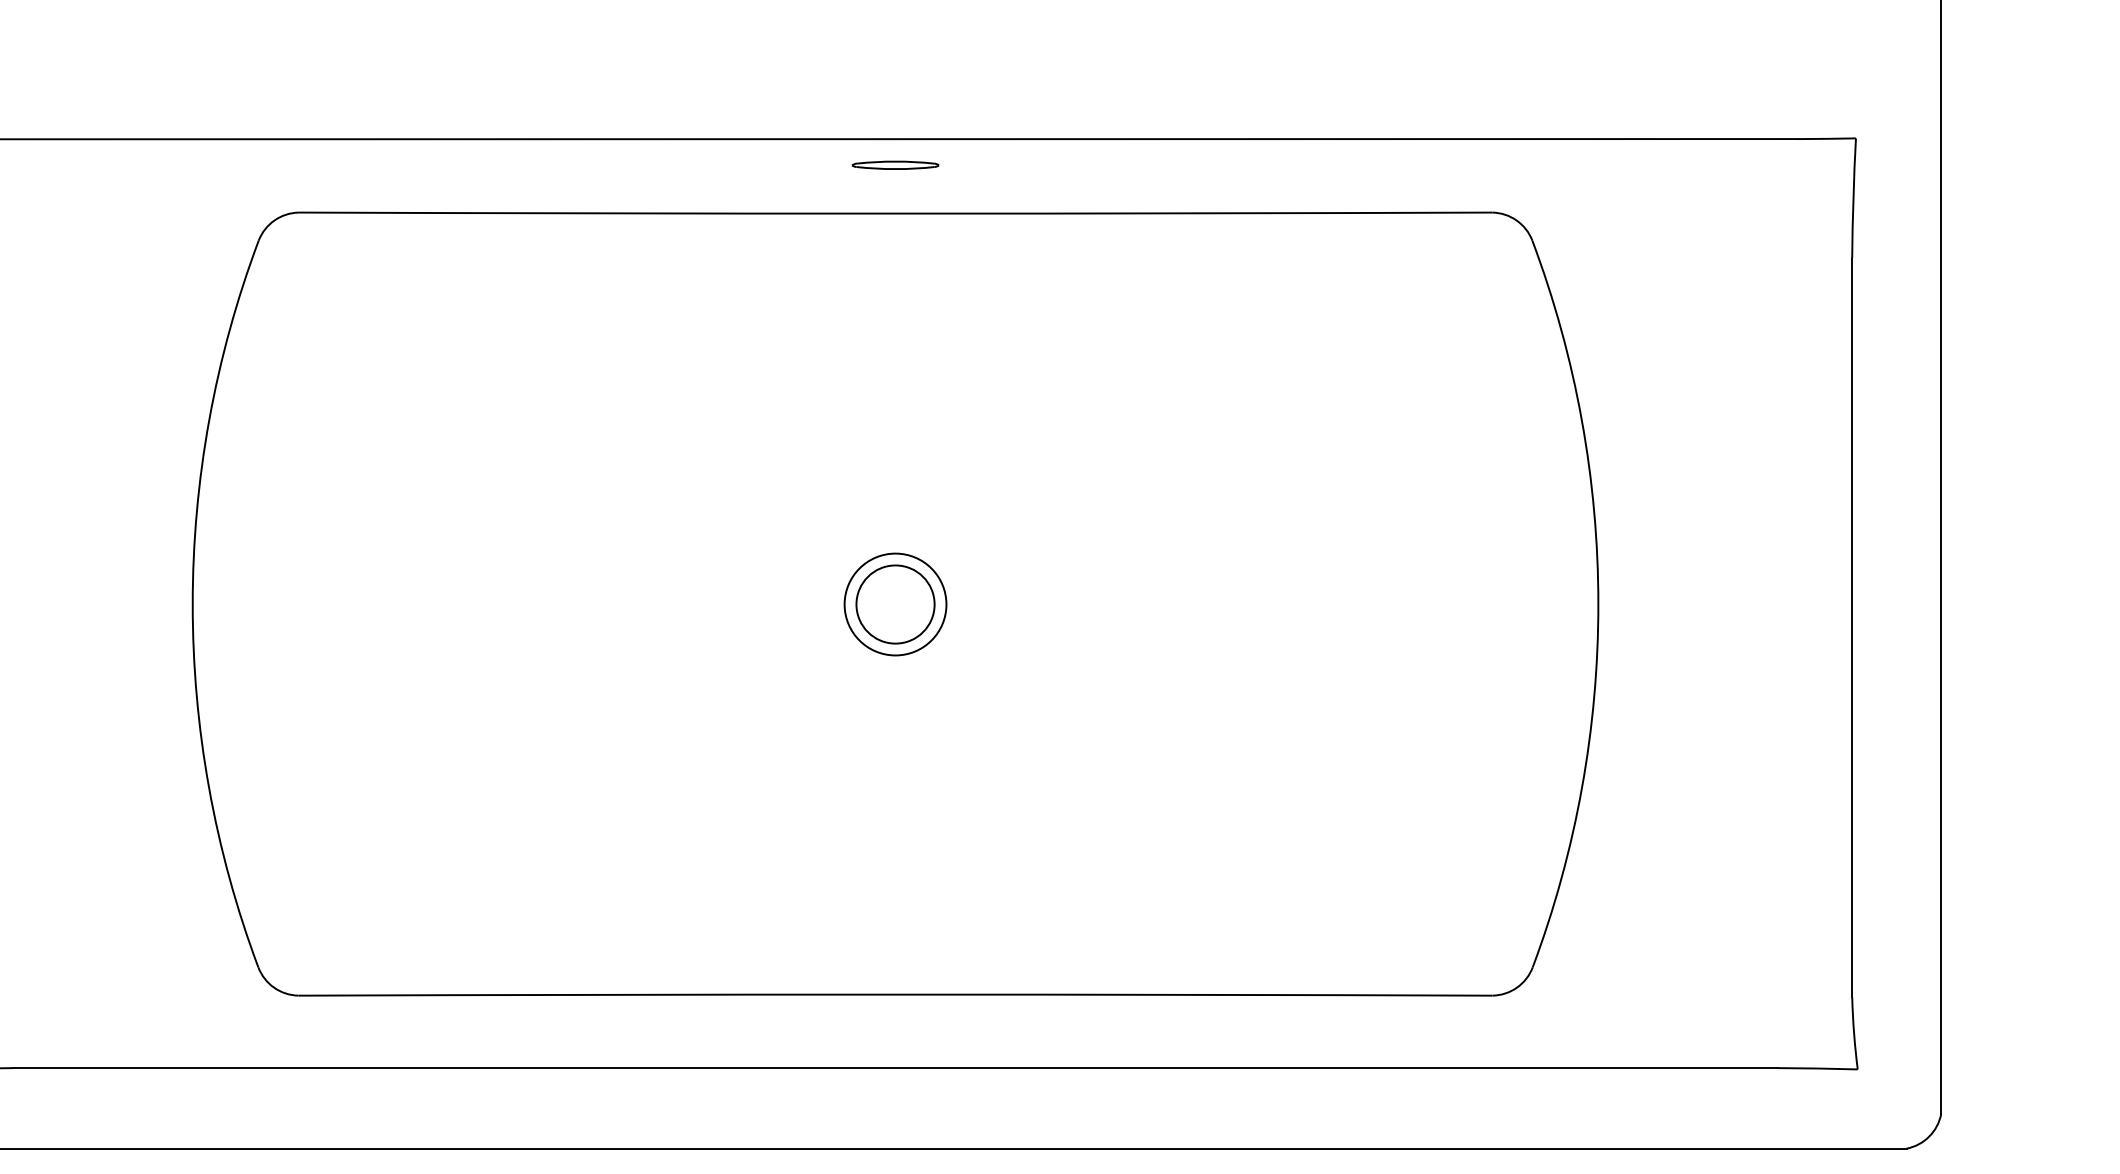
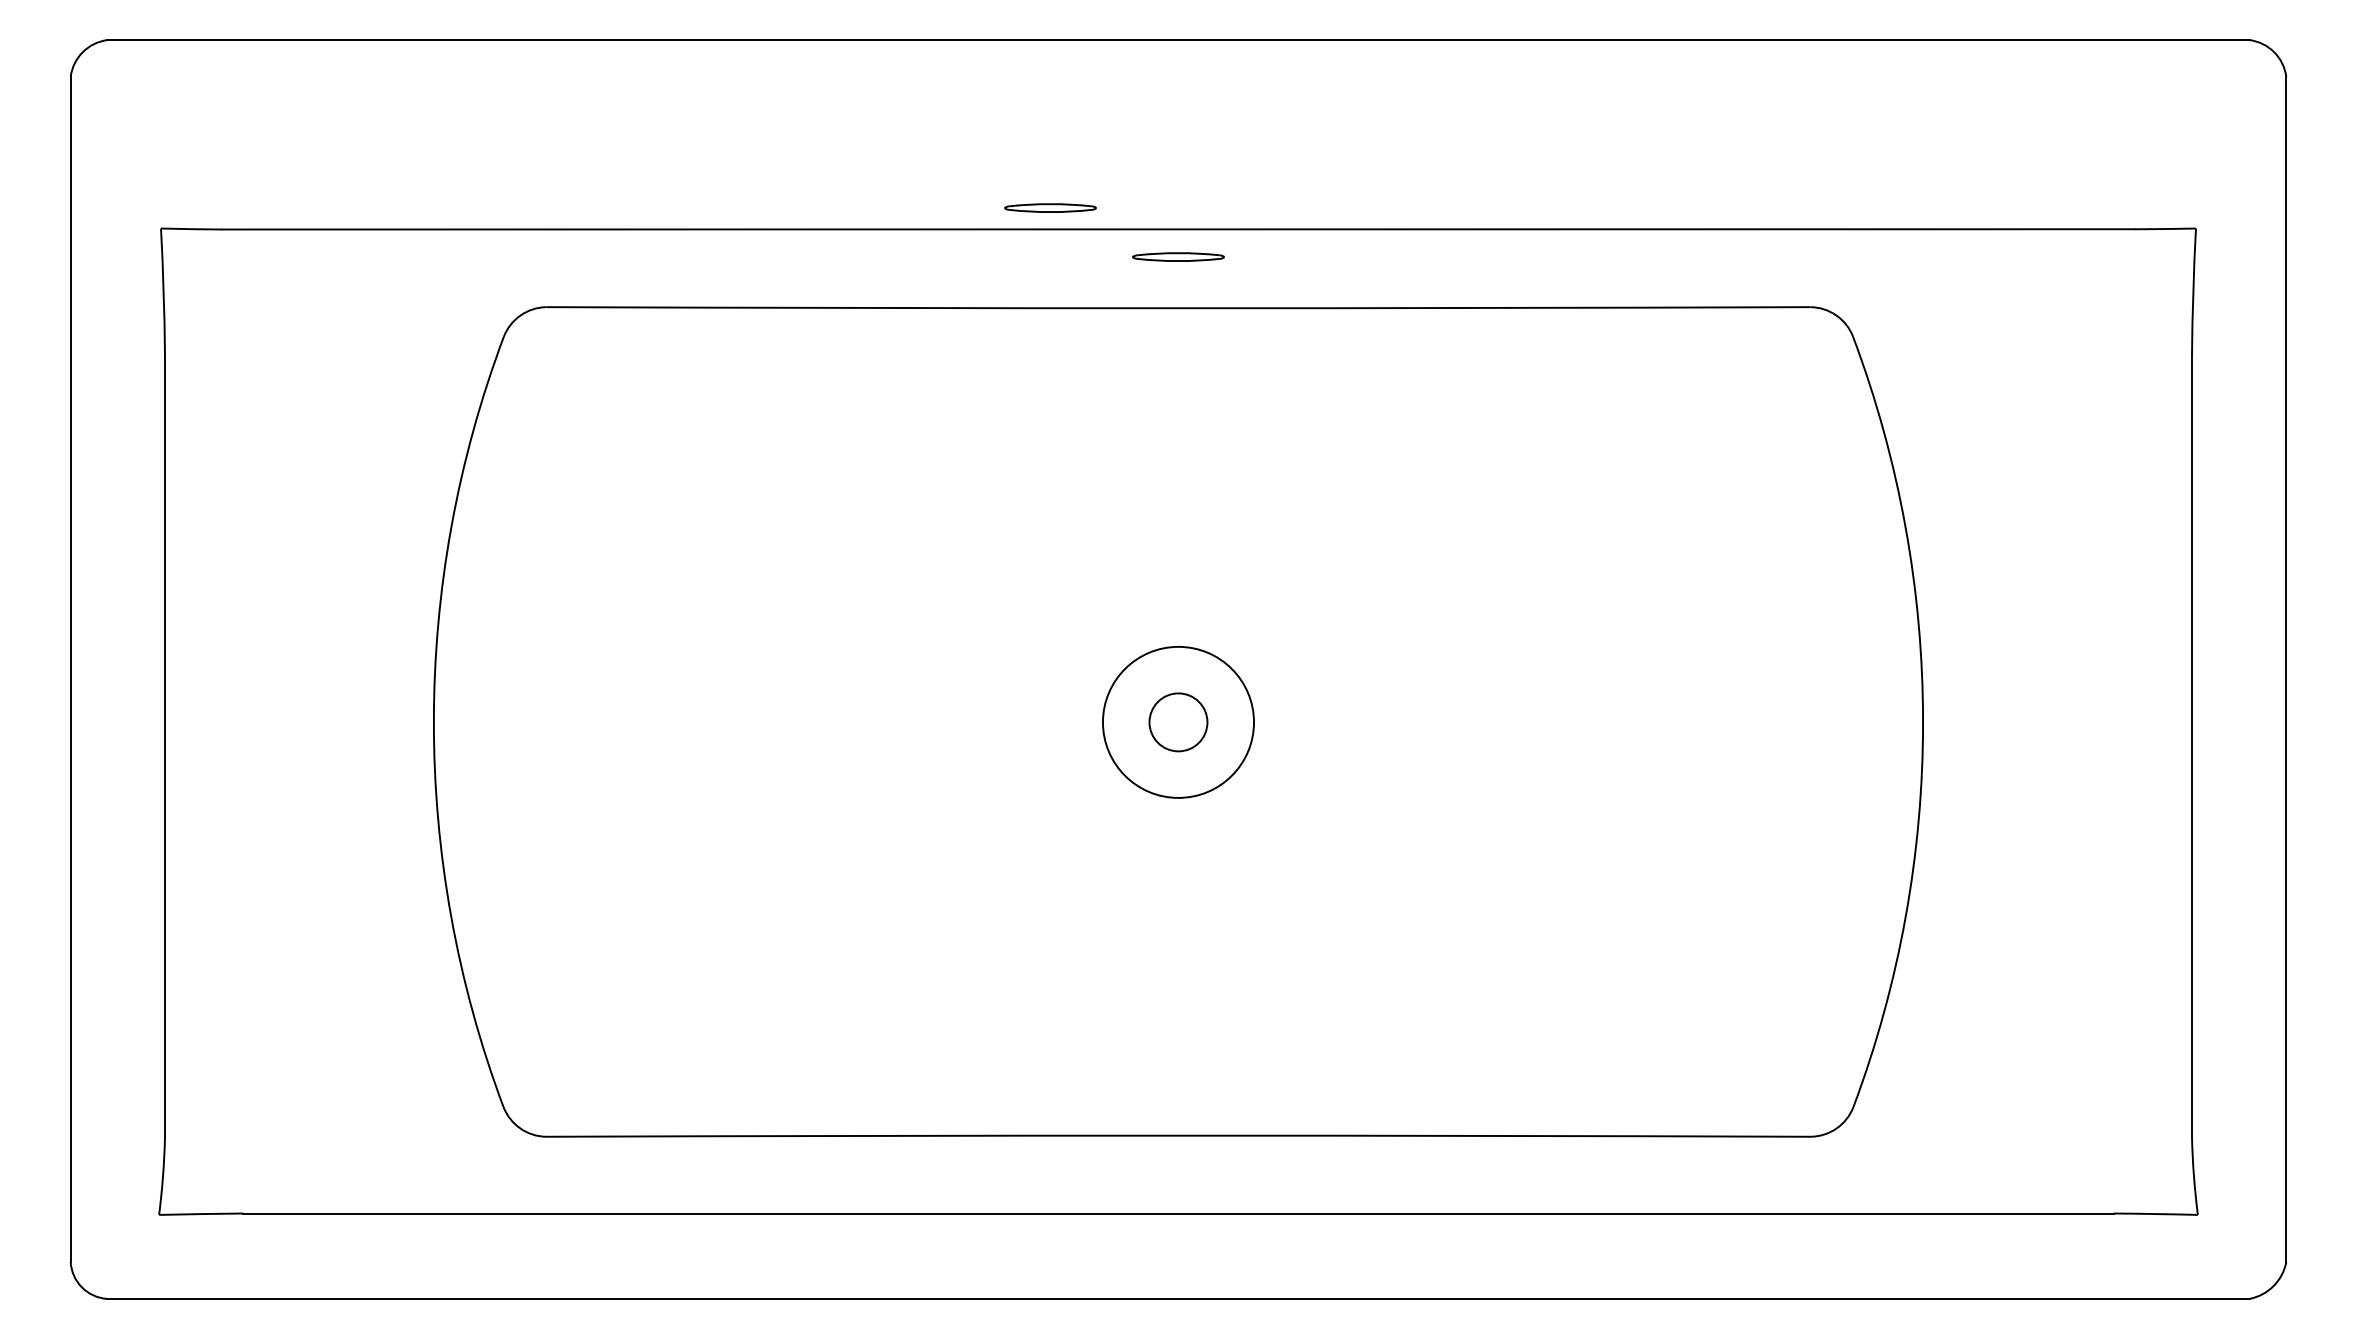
part: (774, 118) -> (1050, 207), added
circle: (895, 604) -> (1178, 722), size x0.7
circle: (895, 604) -> (1178, 722), size x1.4

